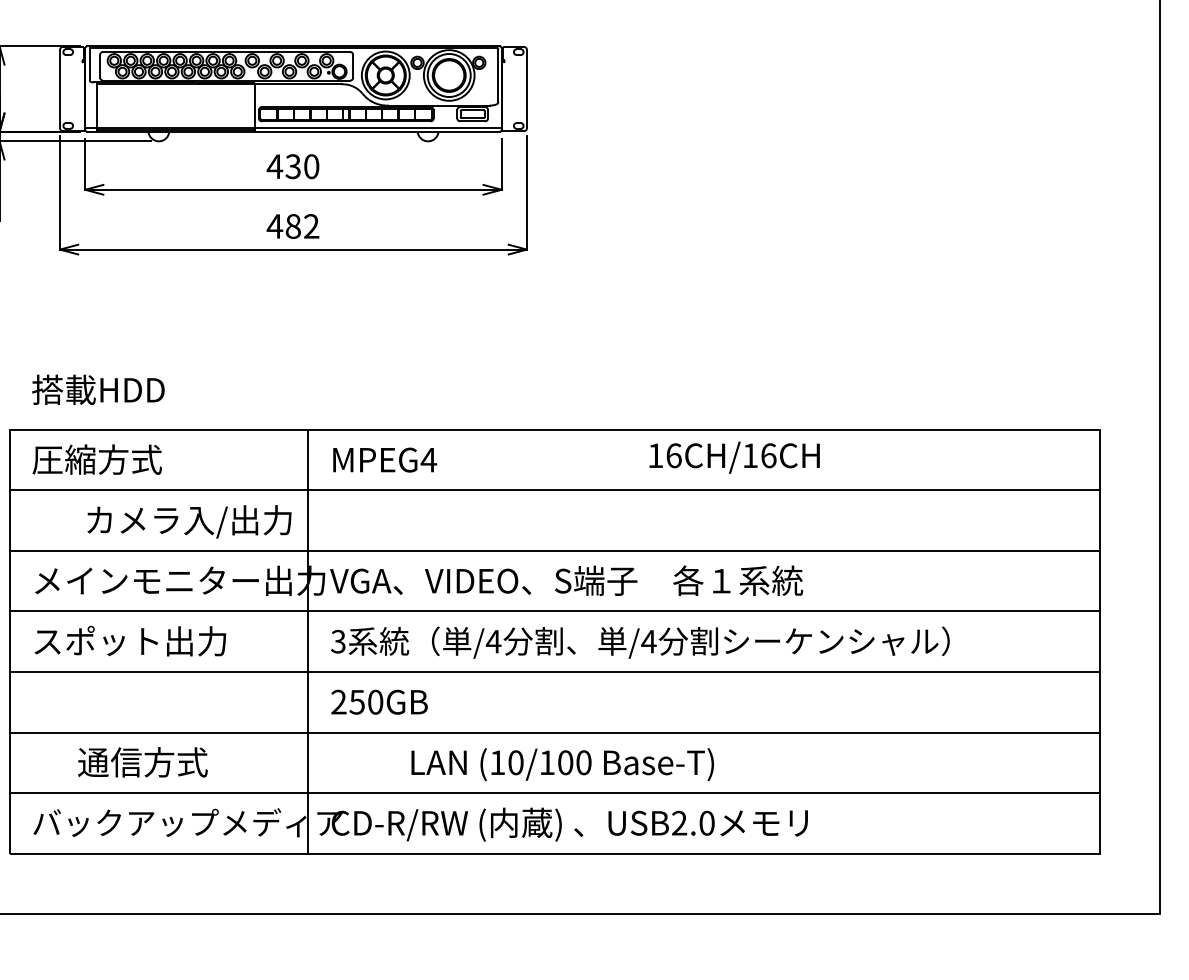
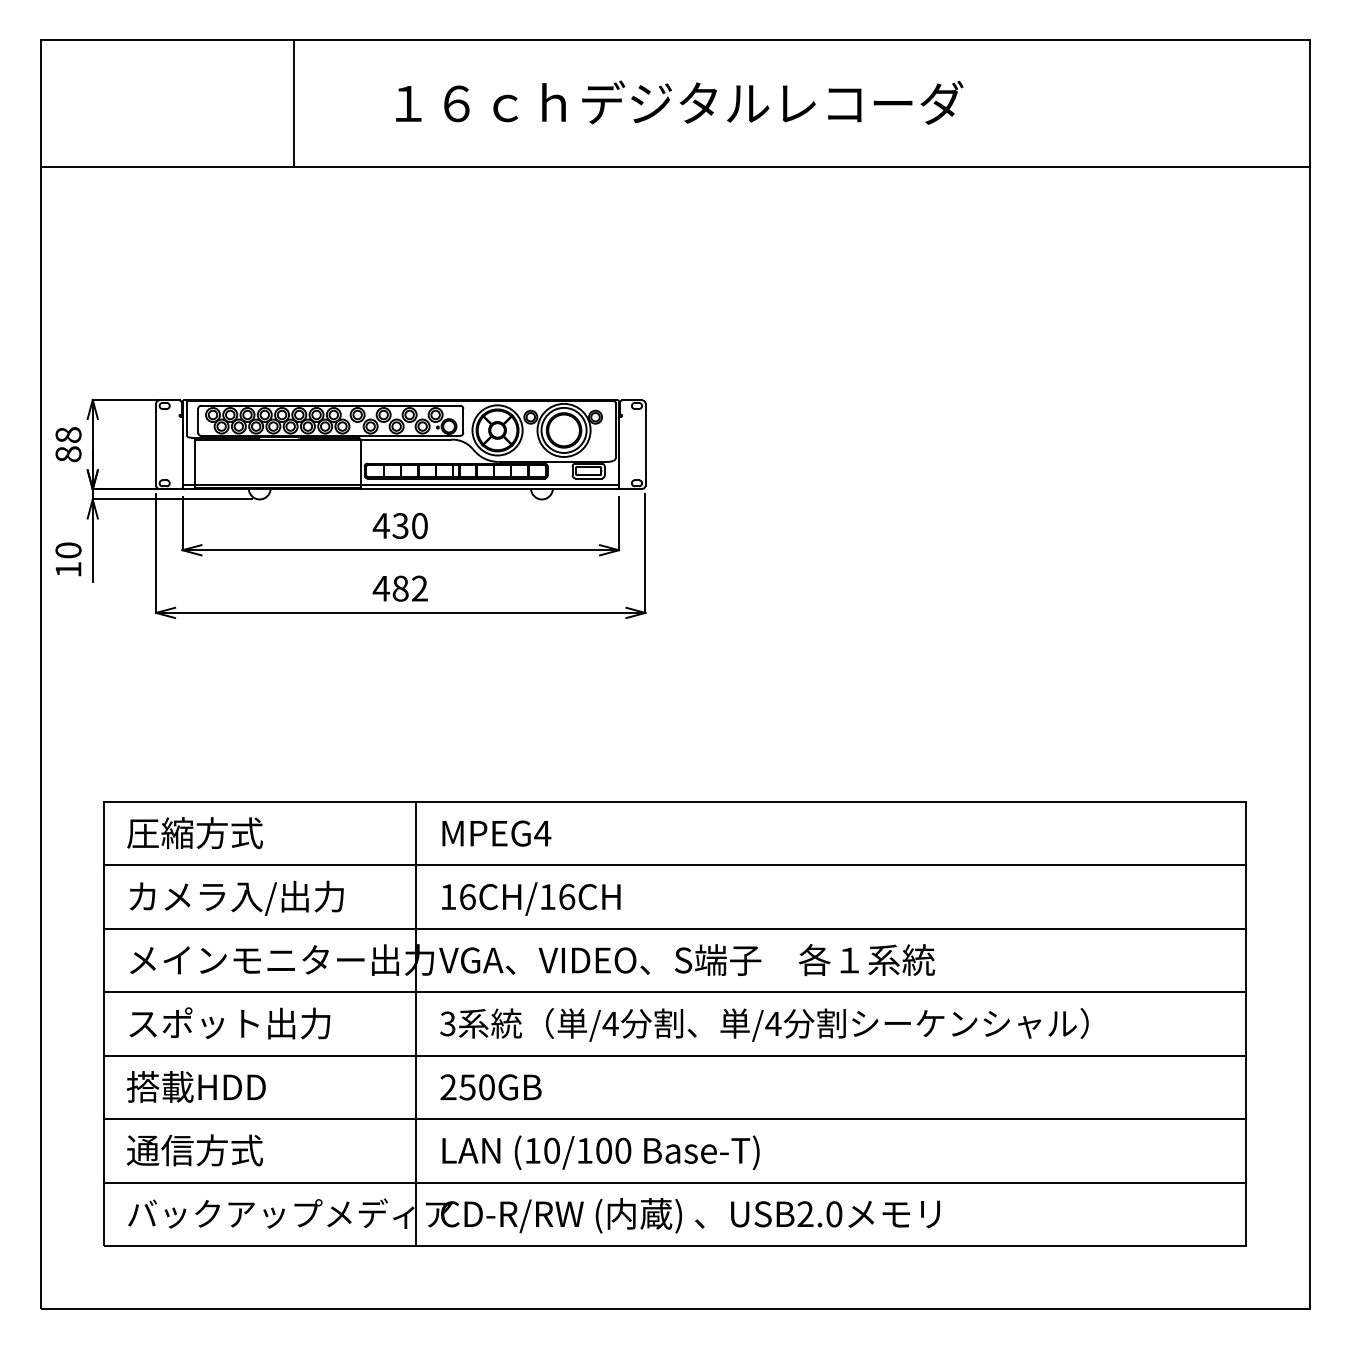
text: (98, 389) -> (196, 1086), moved
text: (734, 457) -> (531, 898), moved
text: (189, 521) -> (236, 897), moved
text: (142, 762) -> (194, 1150), moved
text: (562, 764) -> (600, 1152), moved

